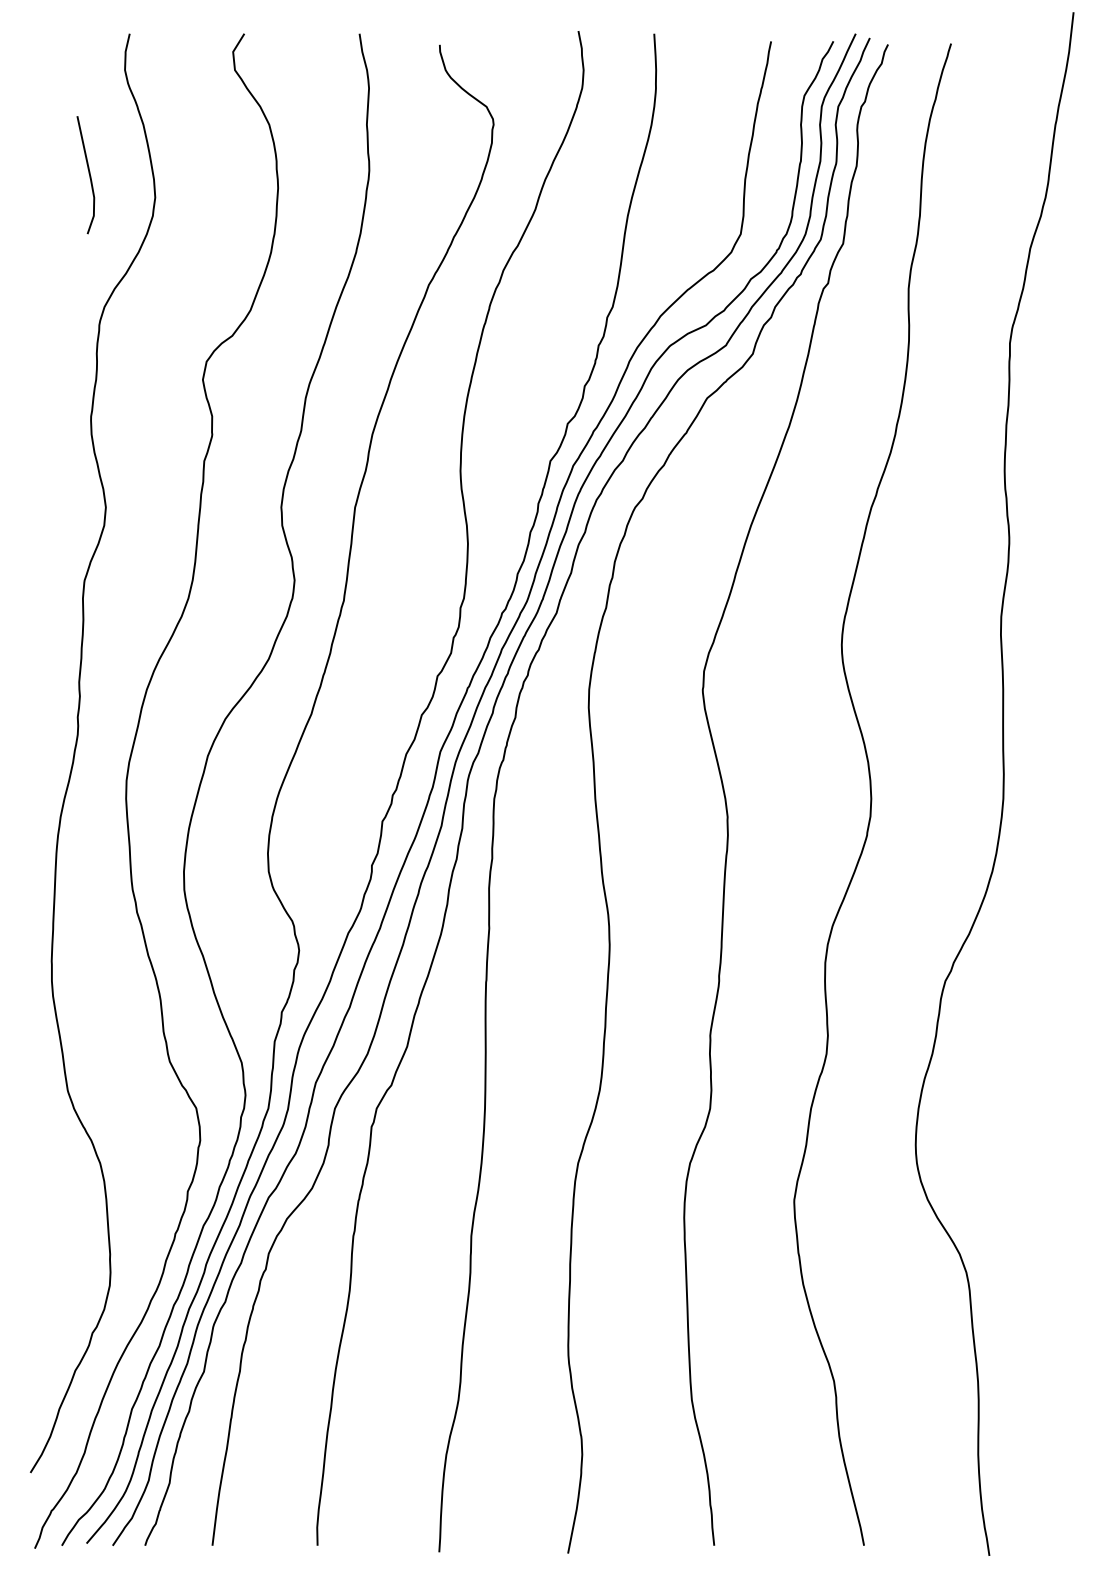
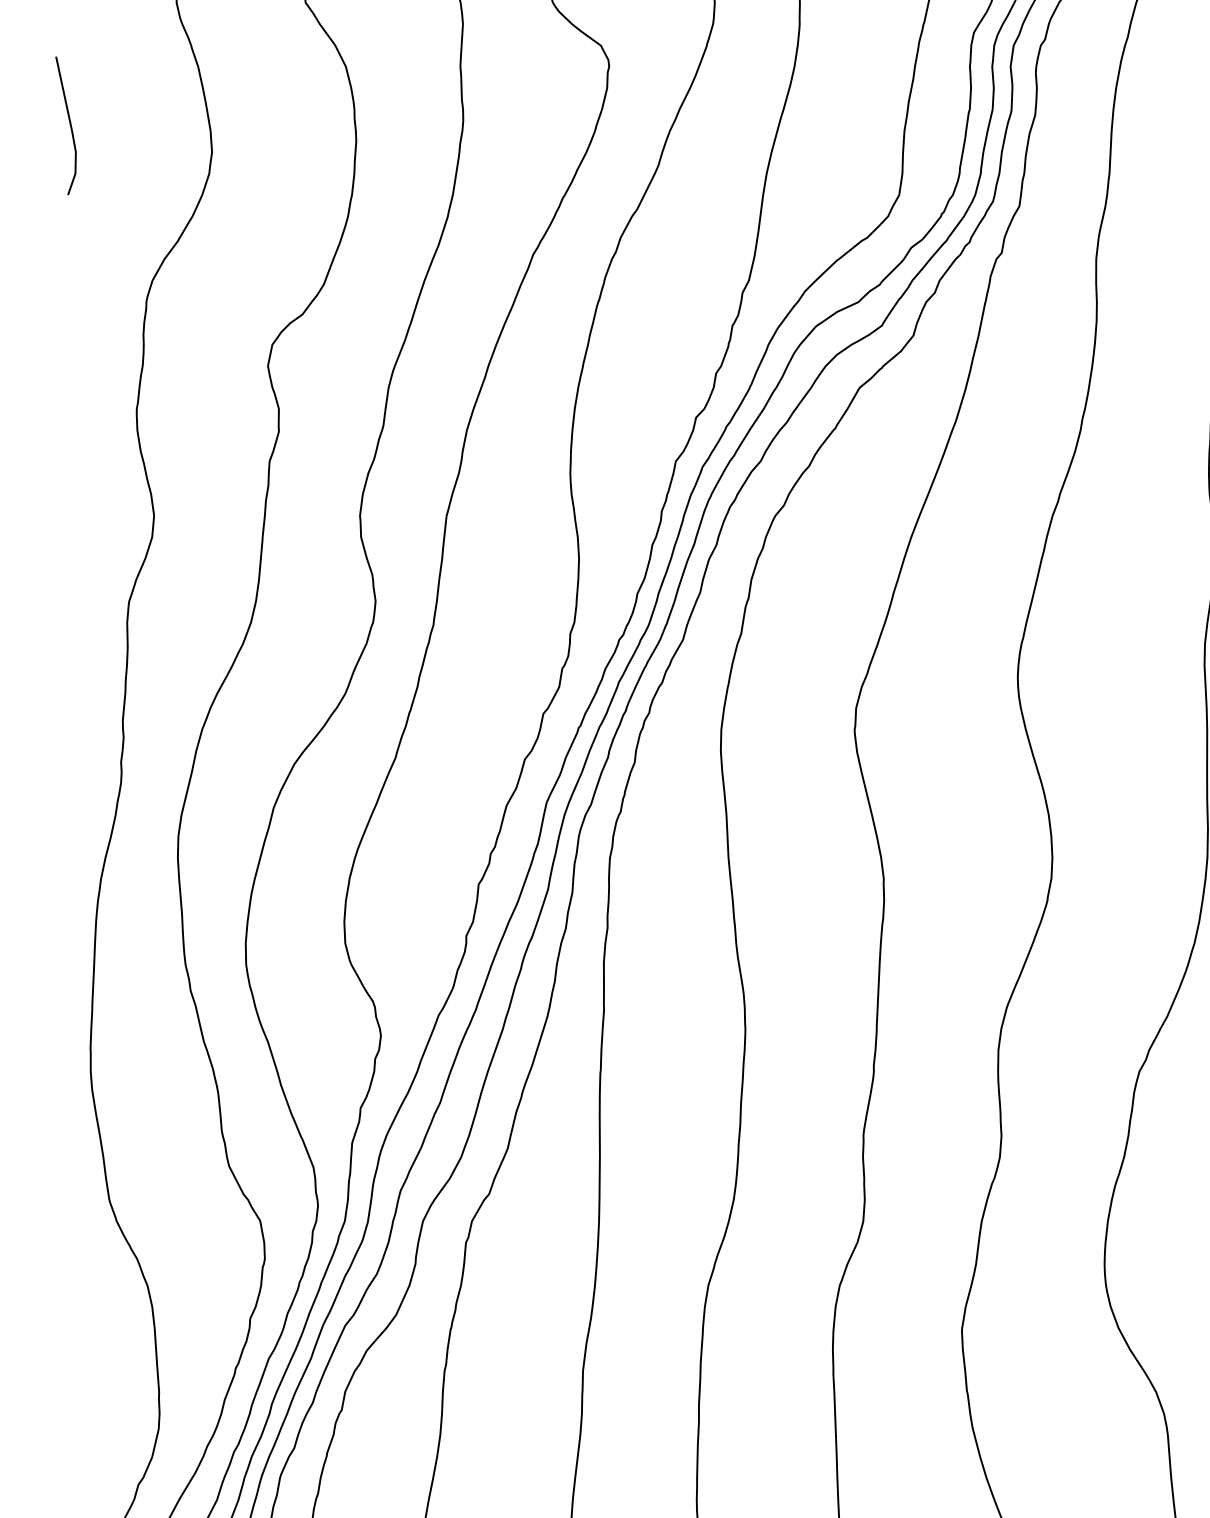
line: (88, 173) -> (69, 123), moved

